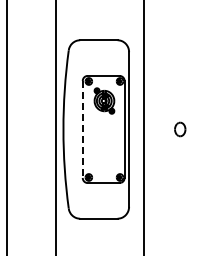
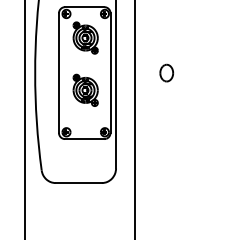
line: (82, 129) -> (58, 73), dashed -> solid
part: (180, 129) -> (167, 73), moved
part: (104, 143) -> (85, 90), added

